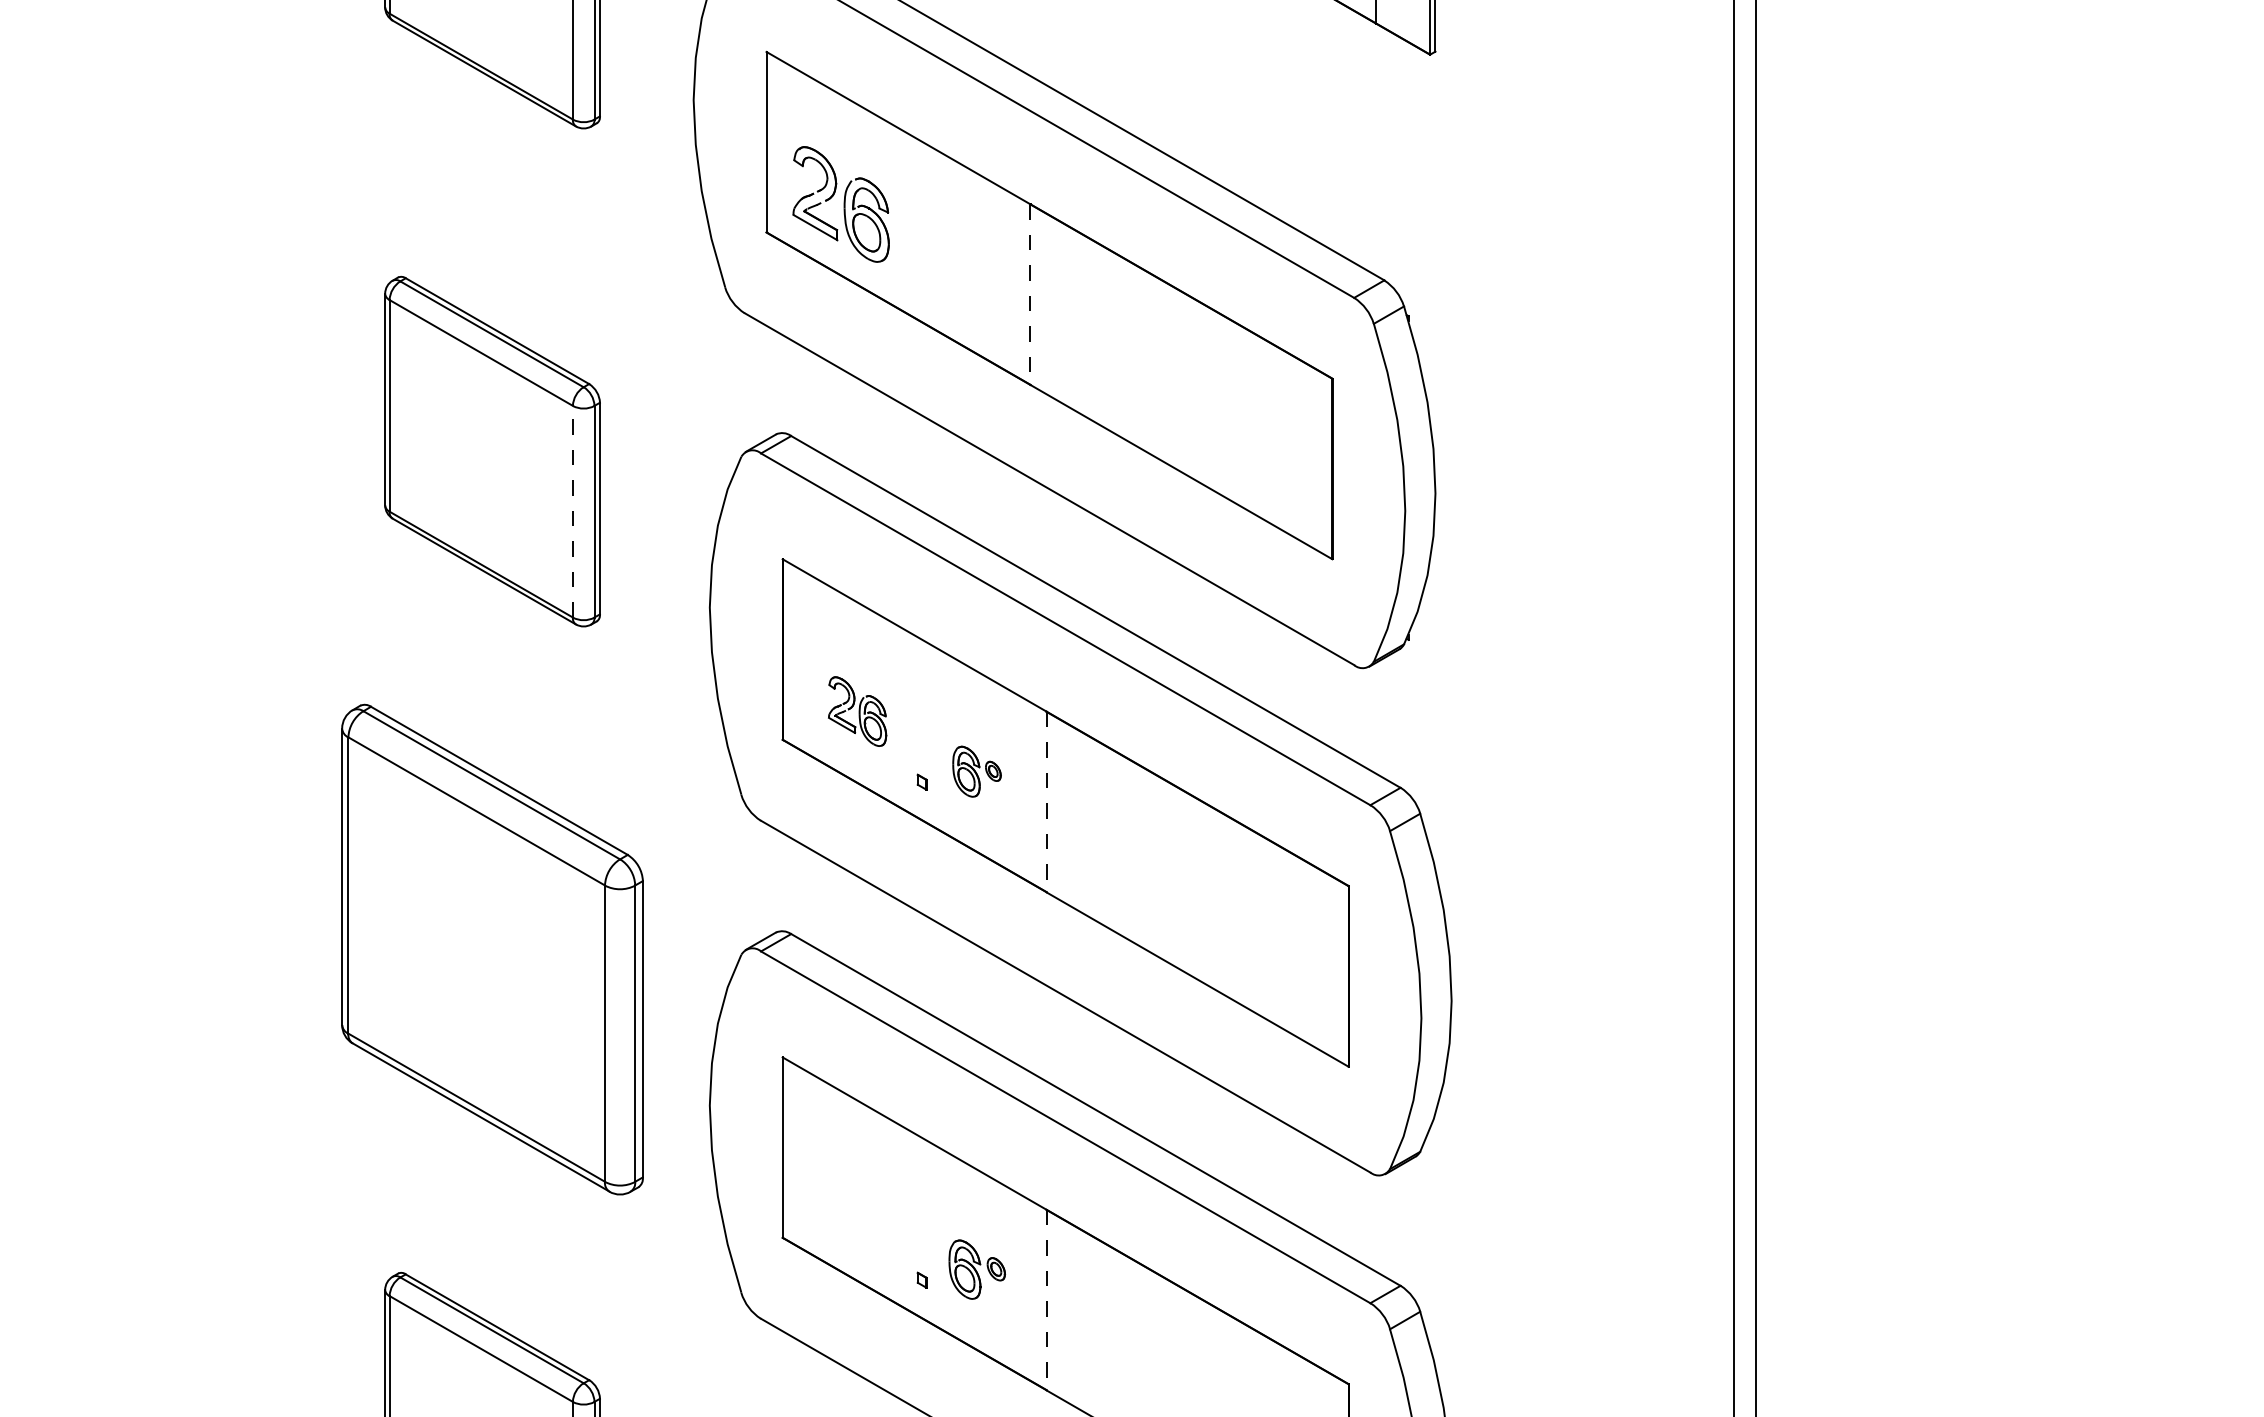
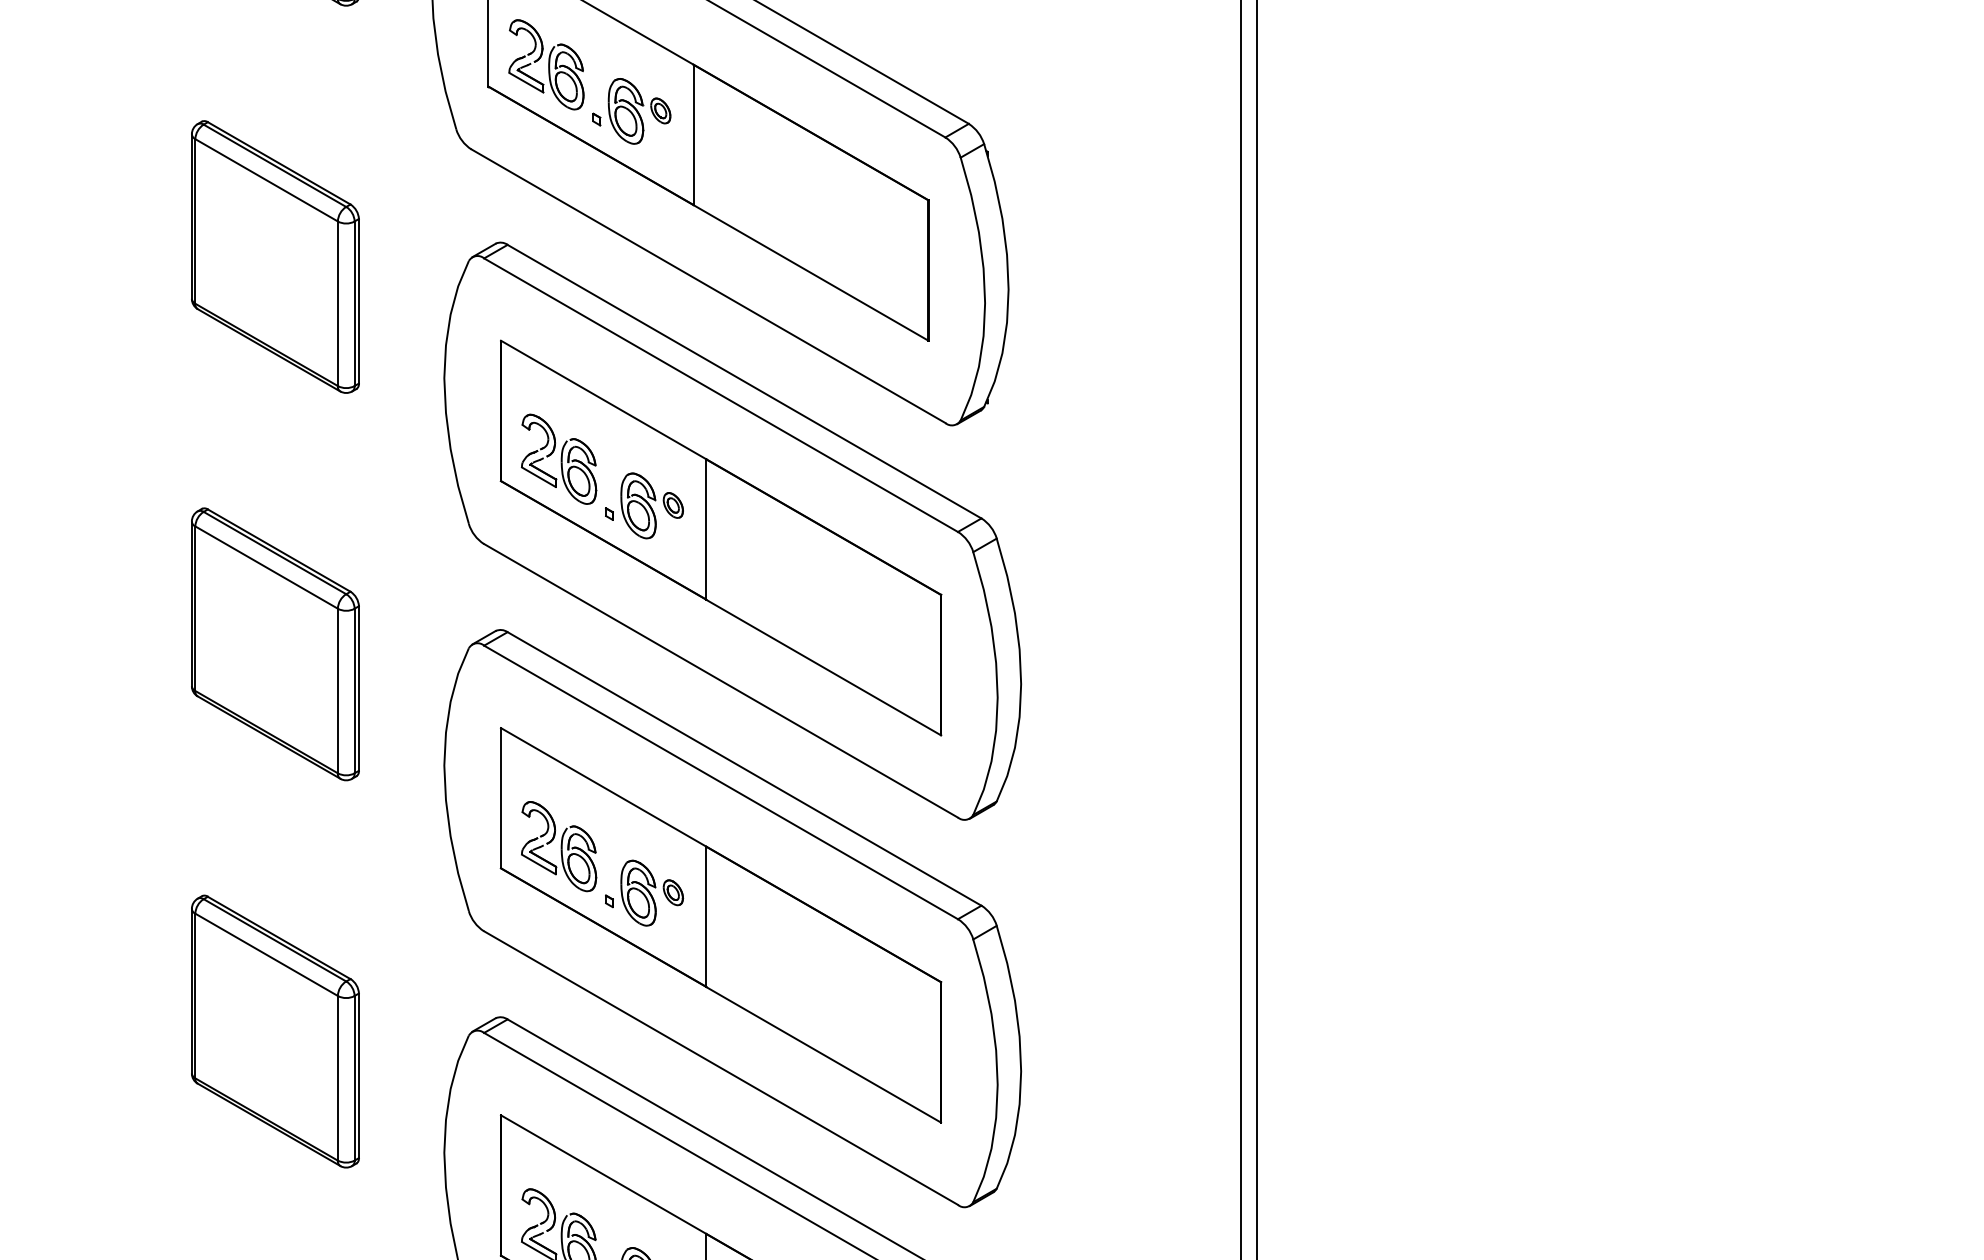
part: (950, 264) -> (631, 111), added
line: (1030, 295) -> (693, 135), dashed -> solid
line: (572, 511) -> (337, 303), dashed -> solid
part: (857, 710) -> (559, 458), size x1.67
part: (976, 771) -> (651, 505), size x1.67
line: (1046, 803) -> (706, 530), dashed -> solid
part: (492, 949) -> (275, 644), size x0.71
part: (857, 1209) -> (559, 846), added
part: (977, 1268) -> (652, 892), size x1.43
line: (1046, 1300) -> (706, 917), dashed -> solid

